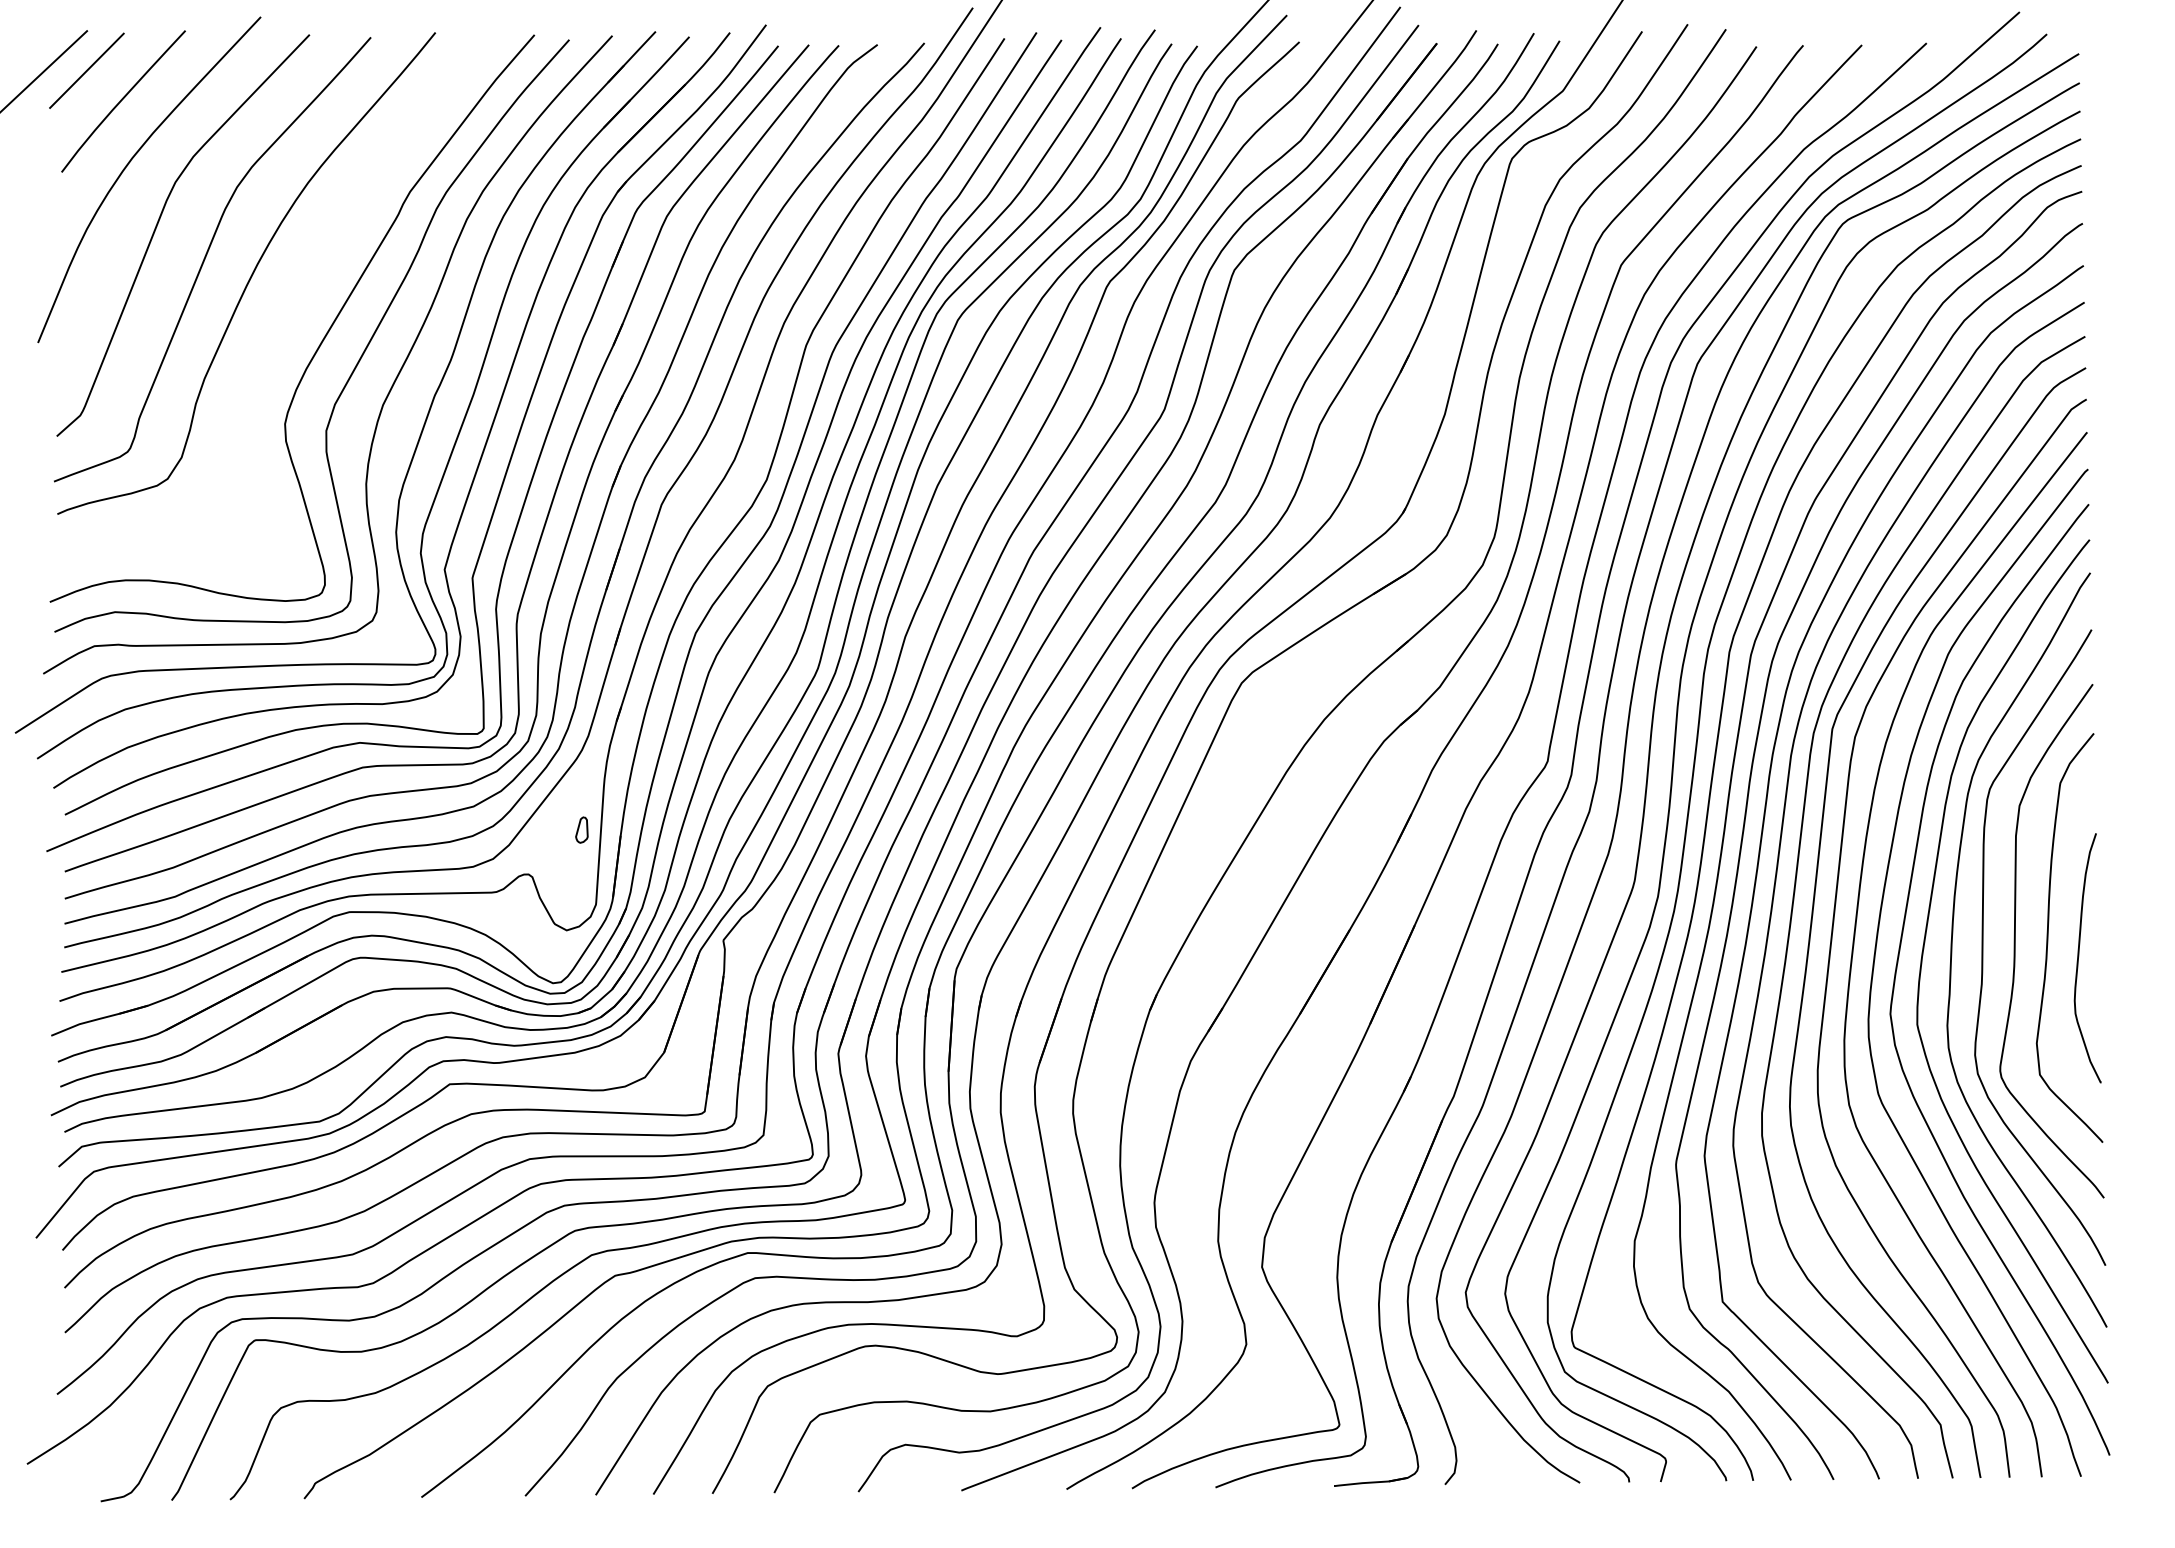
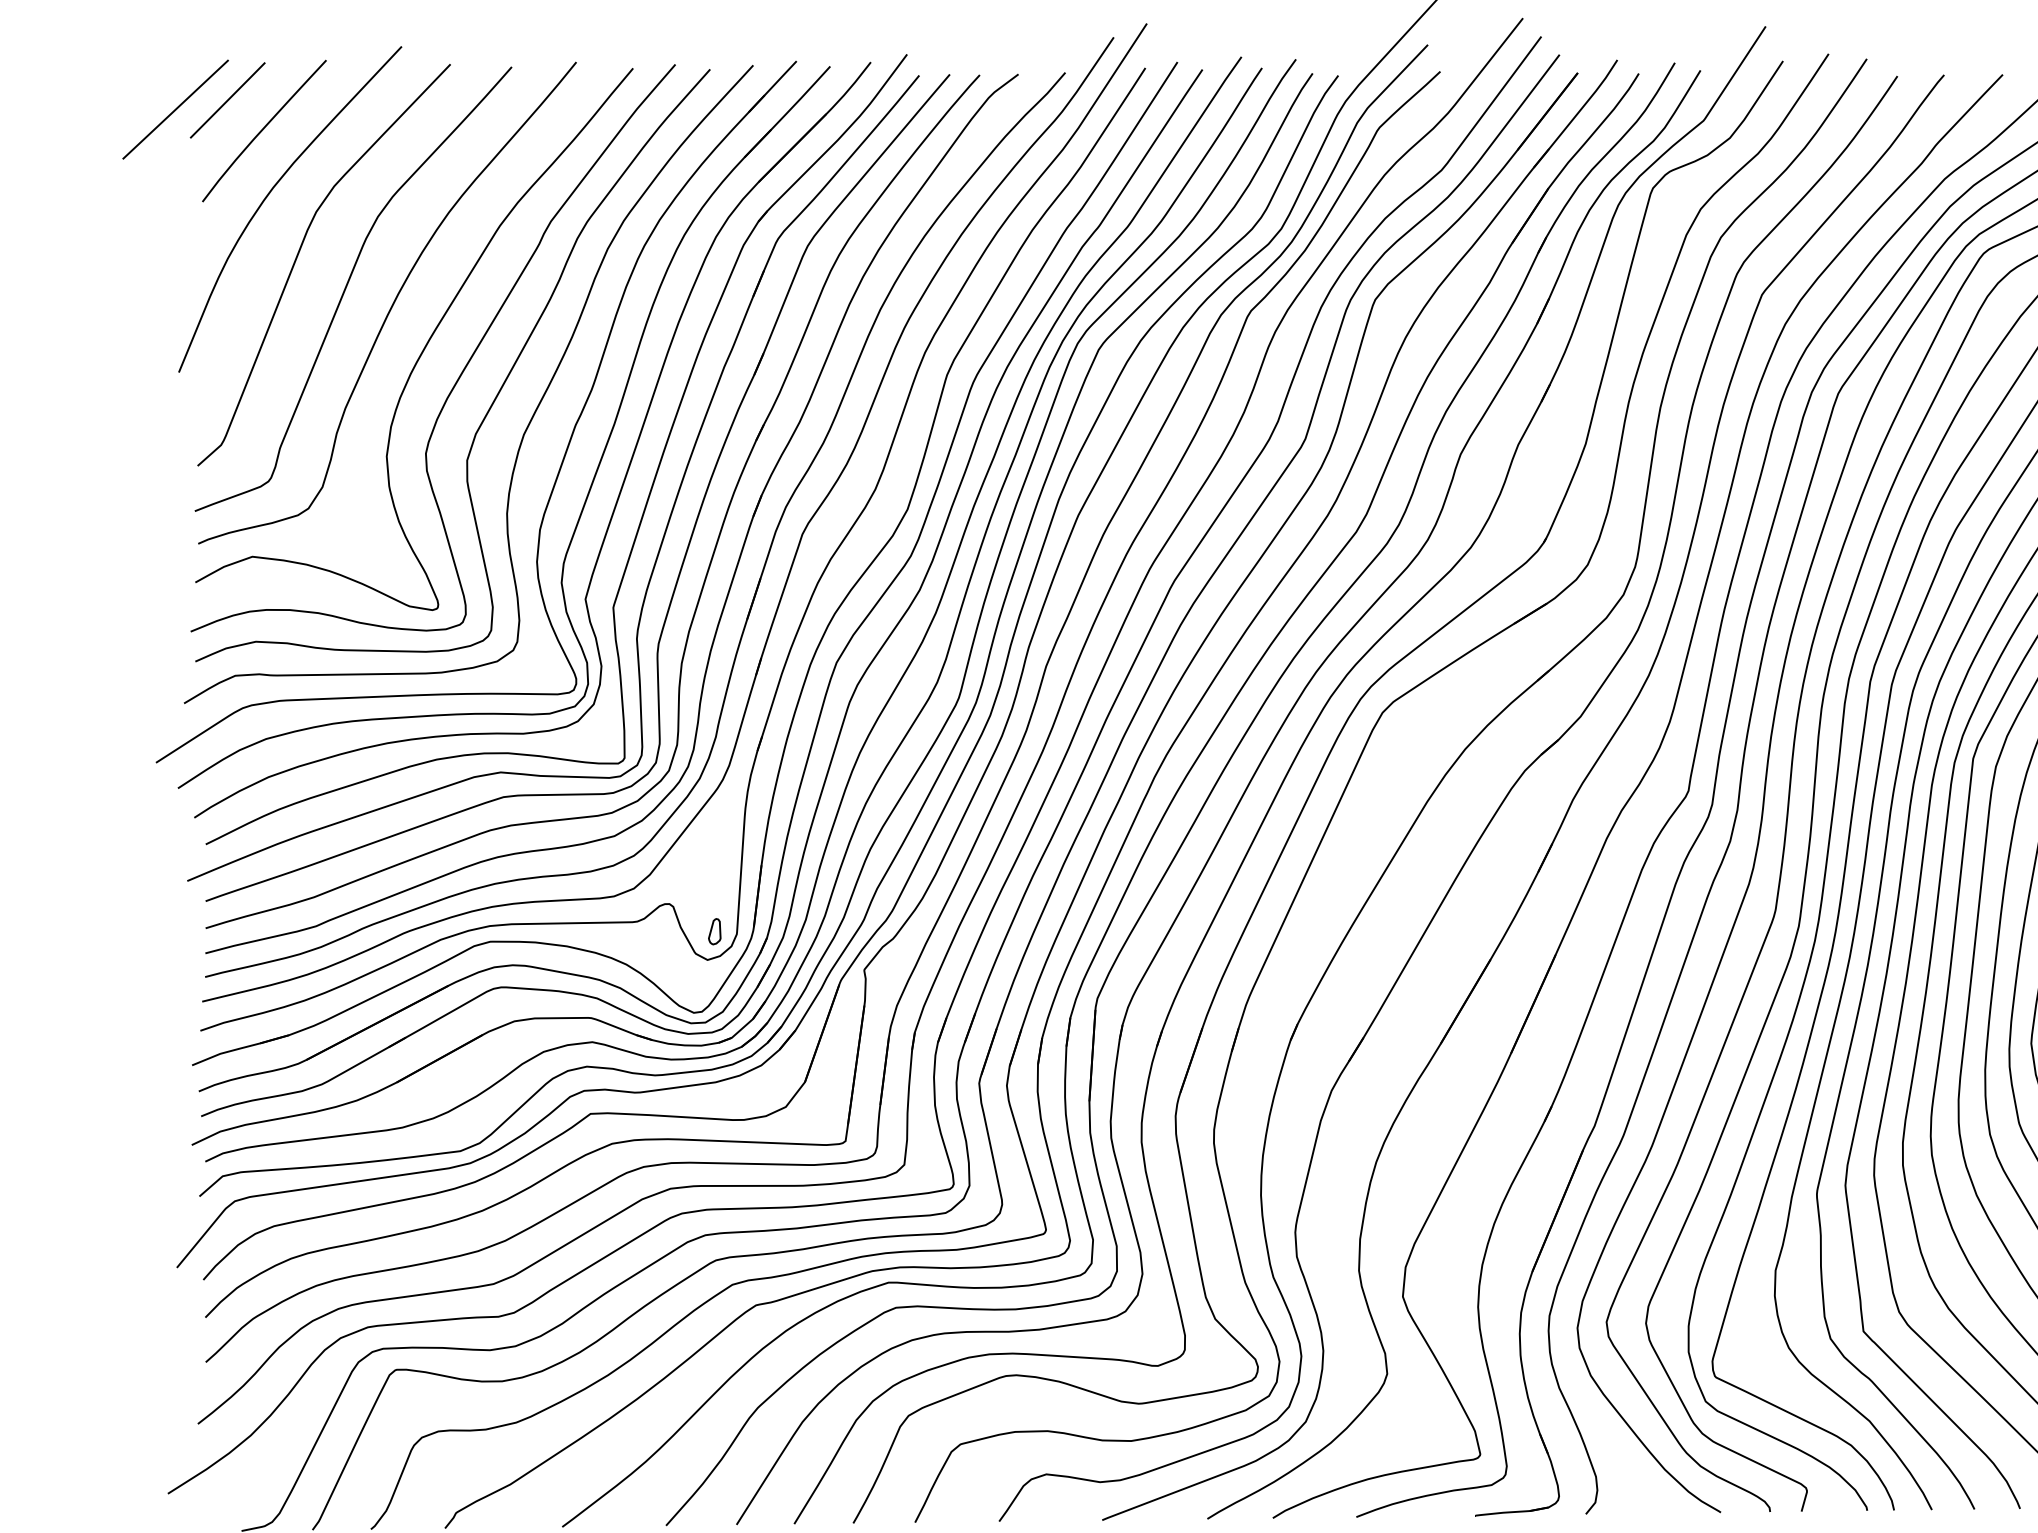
curve: (284, 315) -> (425, 345), added
part: (581, 829) -> (714, 931), moved

